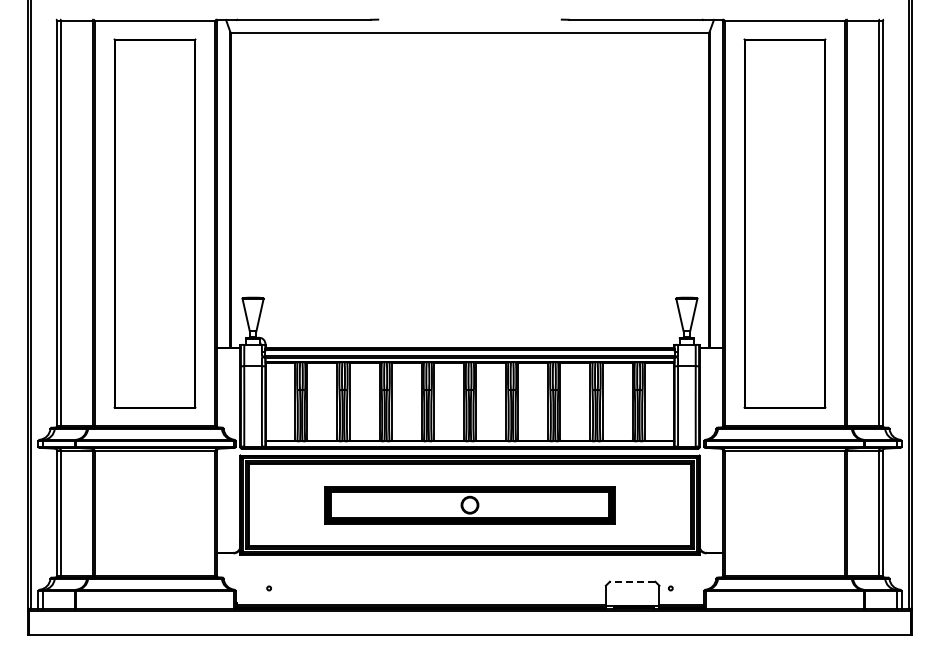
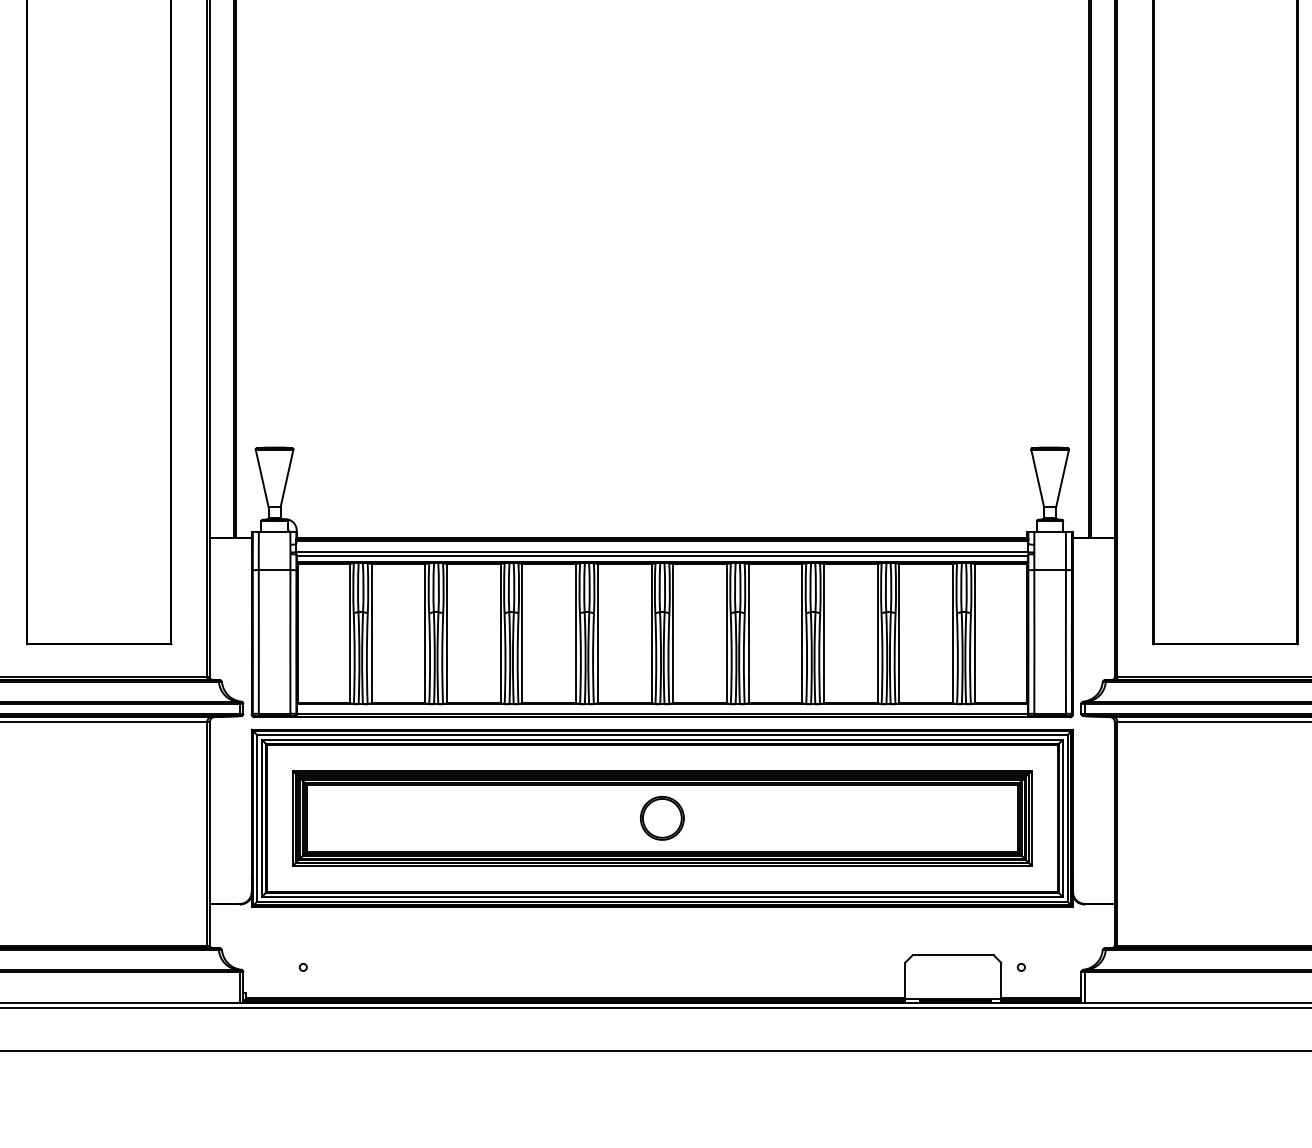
part: (469, 505) -> (661, 819), size x1.43
line: (632, 581) -> (952, 954), dashed -> solid

